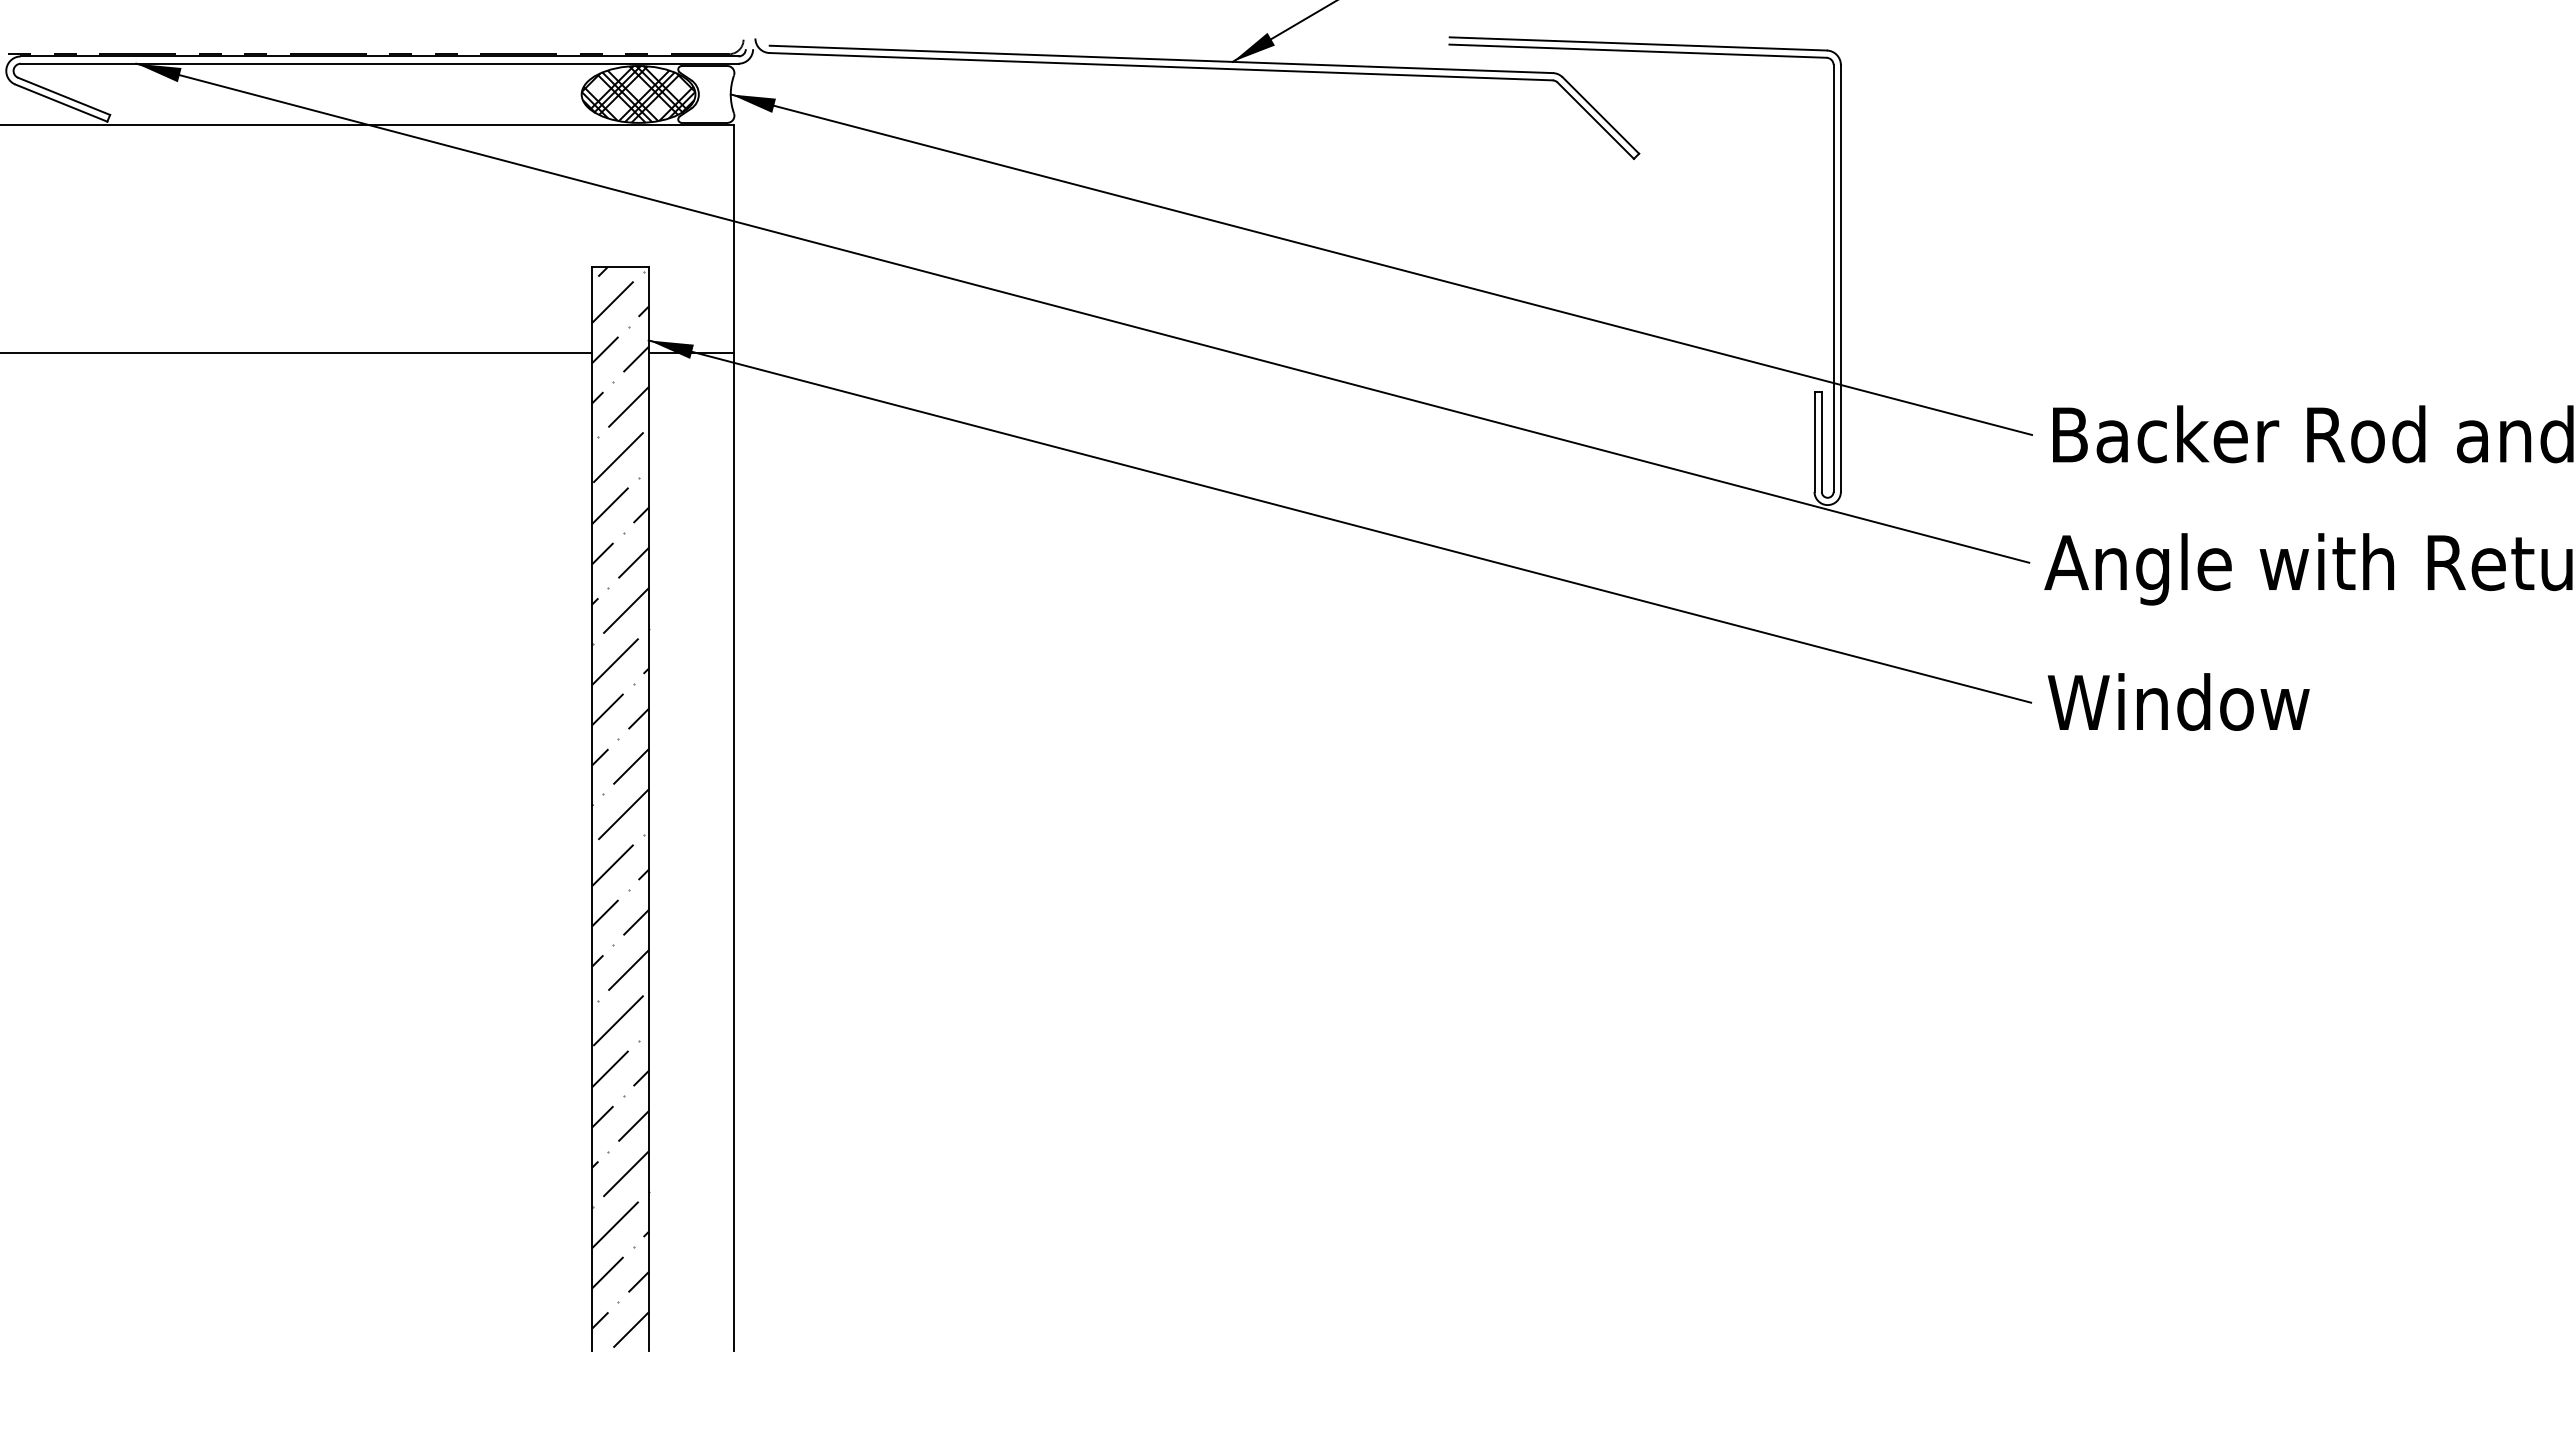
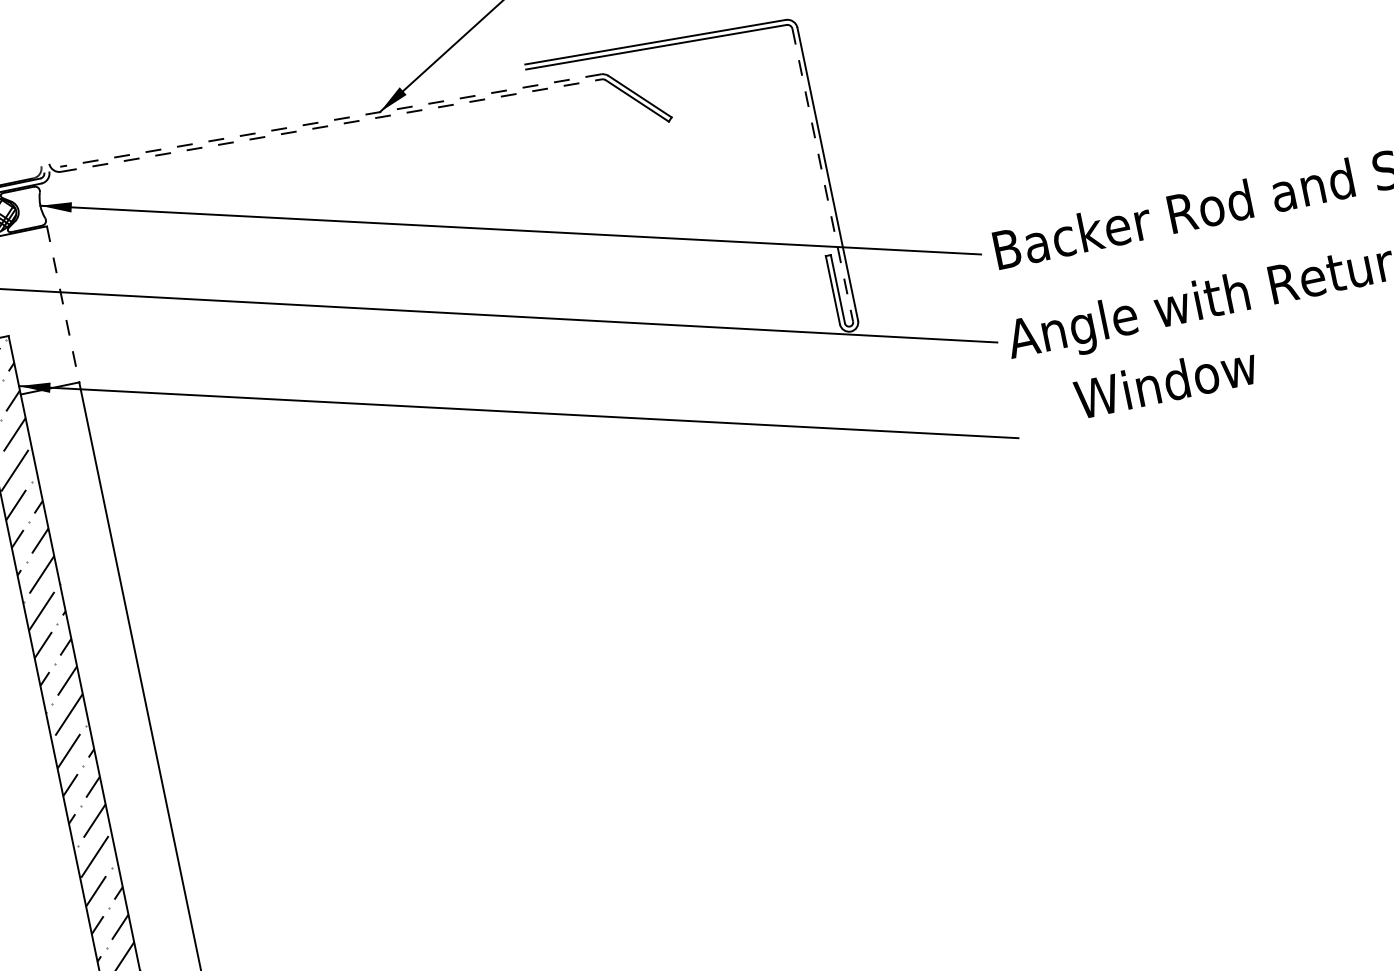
line: (1161, 59) -> (330, 120), solid -> dashed
line: (1161, 66) -> (331, 125), solid -> dashed
line: (734, 238) -> (63, 303), solid -> dashed
line: (1833, 278) -> (822, 175), solid -> dashed
text: (2178, 701) -> (1165, 381), moved

